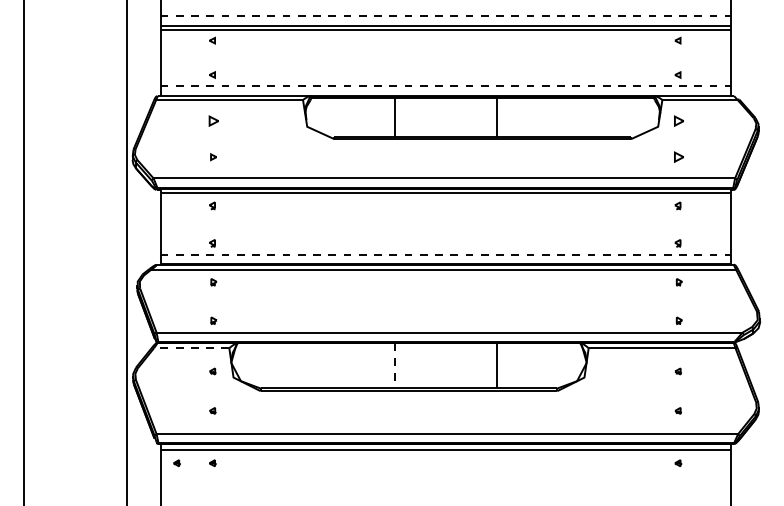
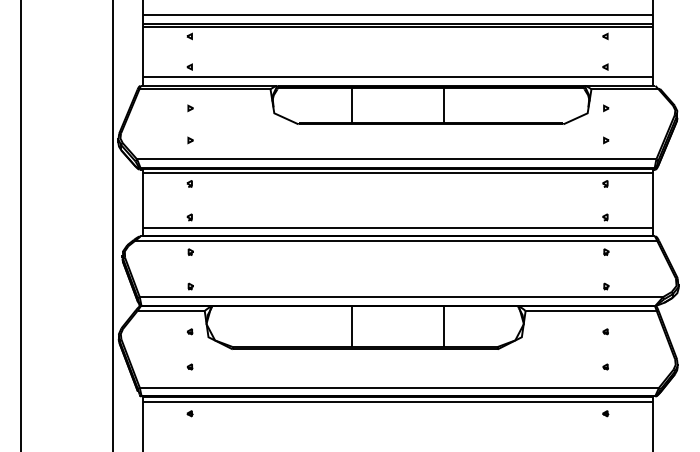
line: (446, 16) -> (398, 14), dashed -> solid
line: (446, 85) -> (398, 76), dashed -> solid
part: (213, 121) -> (190, 108), size x0.62
part: (679, 121) -> (606, 108), size x0.62
part: (679, 157) -> (606, 140), size x0.62
line: (446, 254) -> (398, 227), dashed -> solid
line: (192, 347) -> (171, 310), dashed -> solid
line: (394, 366) -> (352, 327), dashed -> solid
part: (176, 462) -> (157, 413), removed

